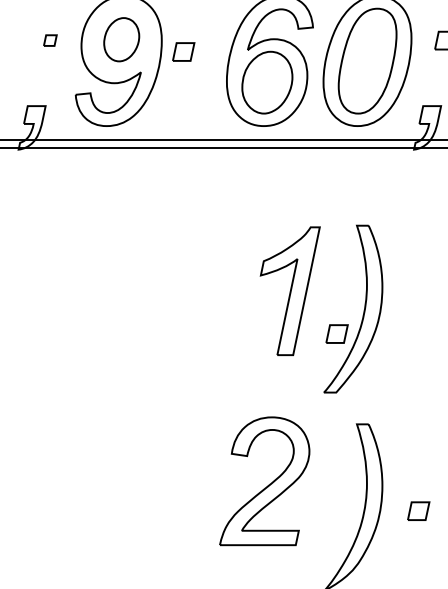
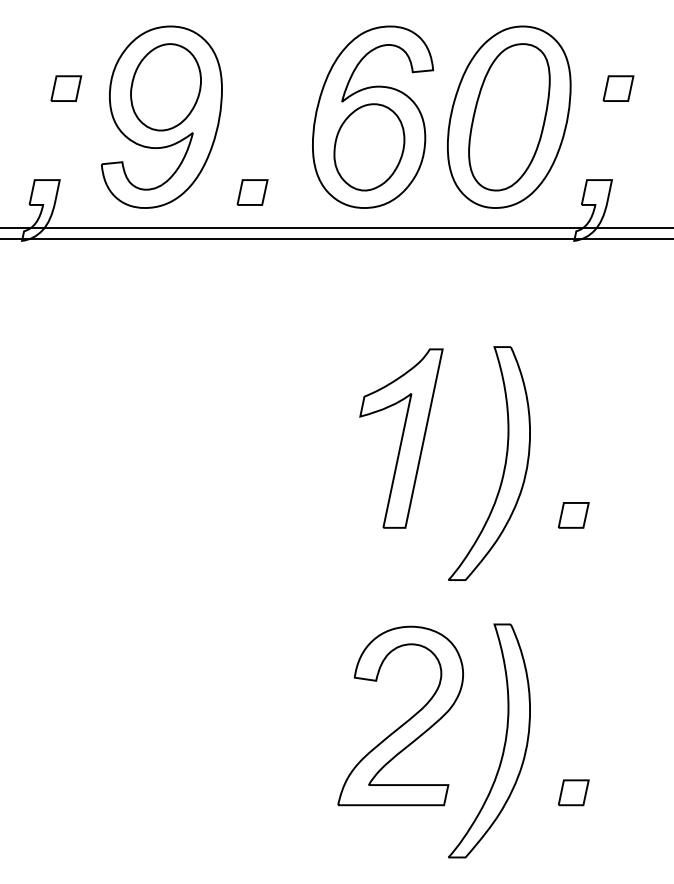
part: (121, 39) -> (165, 87), size x1.43
part: (50, 40) -> (66, 88), size x1.67
part: (183, 51) -> (252, 192), moved
part: (336, 334) -> (573, 515), moved
part: (268, 484) -> (406, 720), moved
part: (418, 511) -> (573, 792), moved

